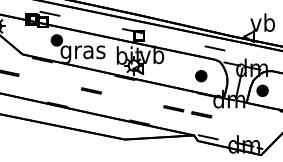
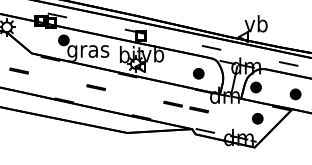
part: (264, 124) -> (257, 118), added

